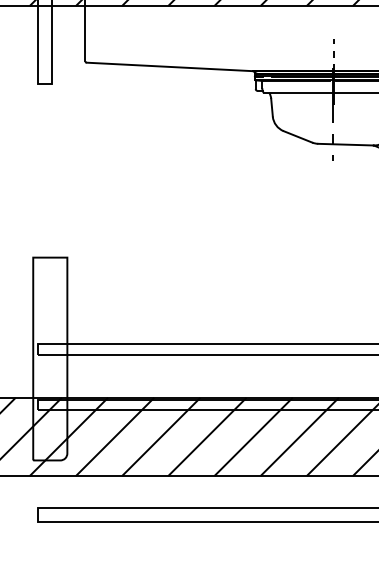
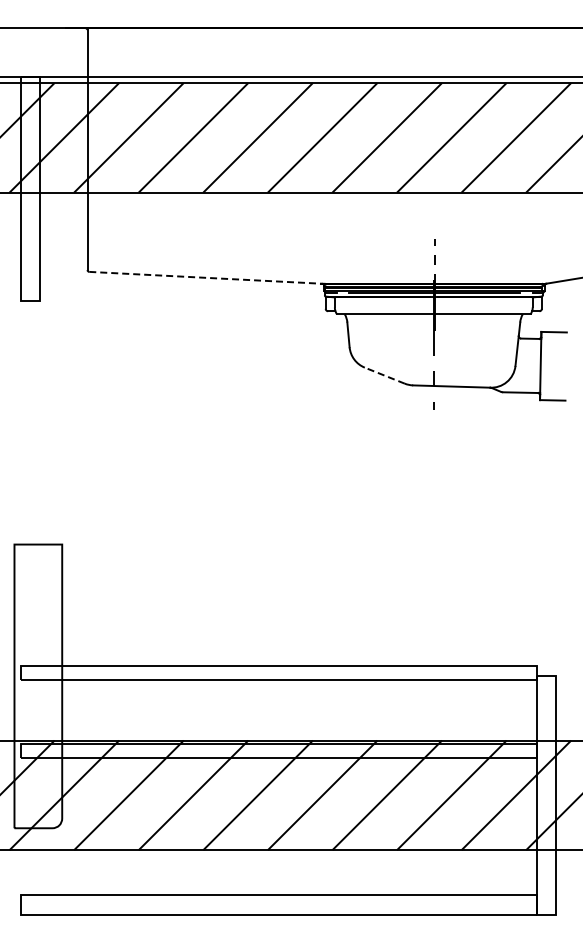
line: (169, 66) -> (205, 277), solid -> dashed
line: (297, 136) -> (384, 375), solid -> dashed

